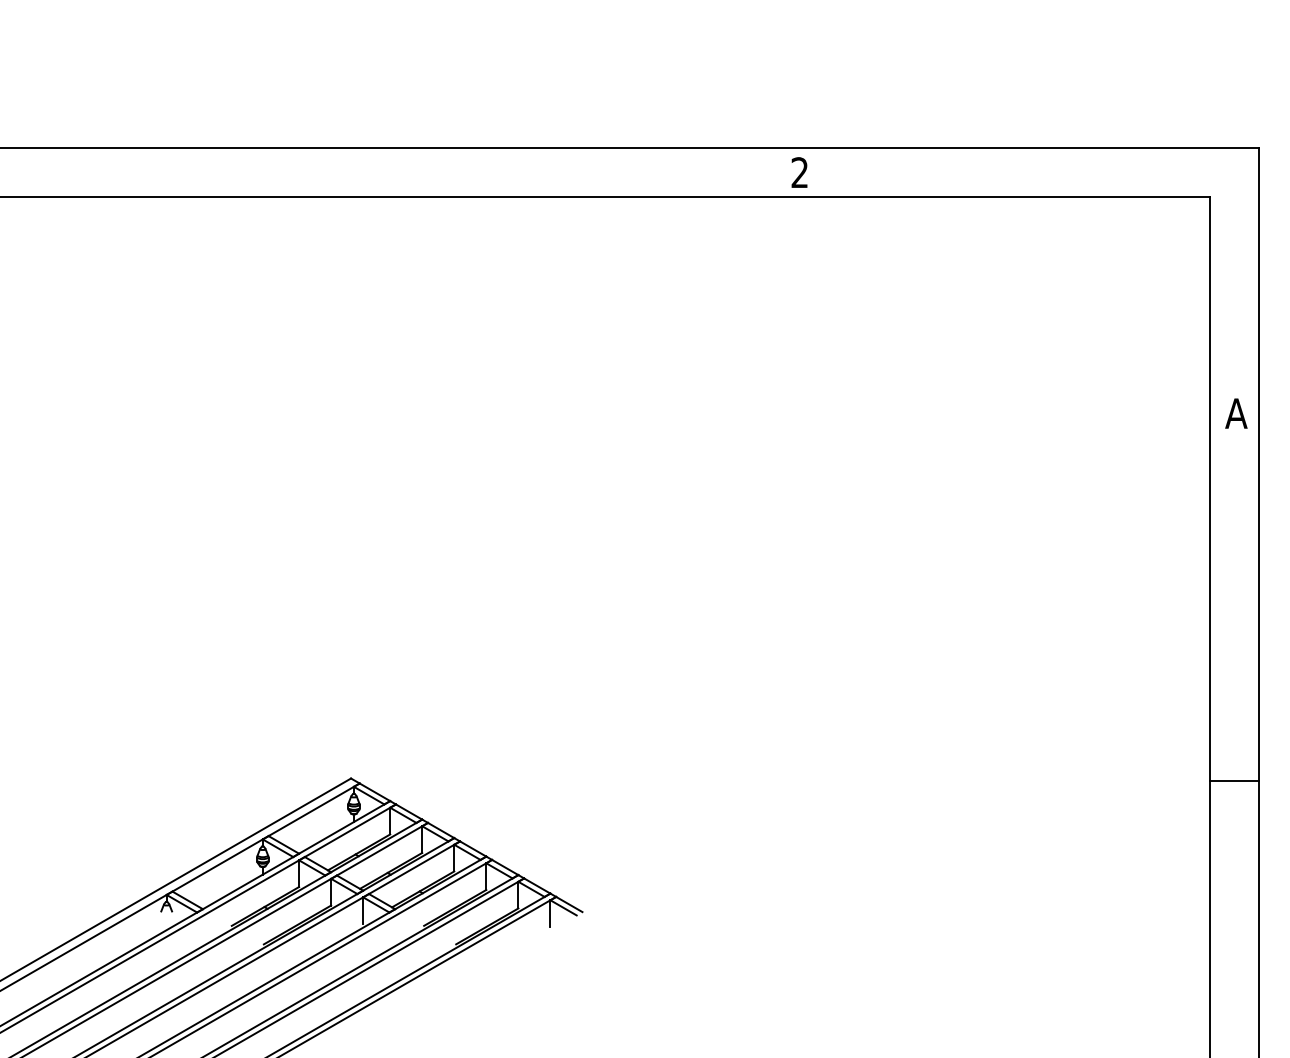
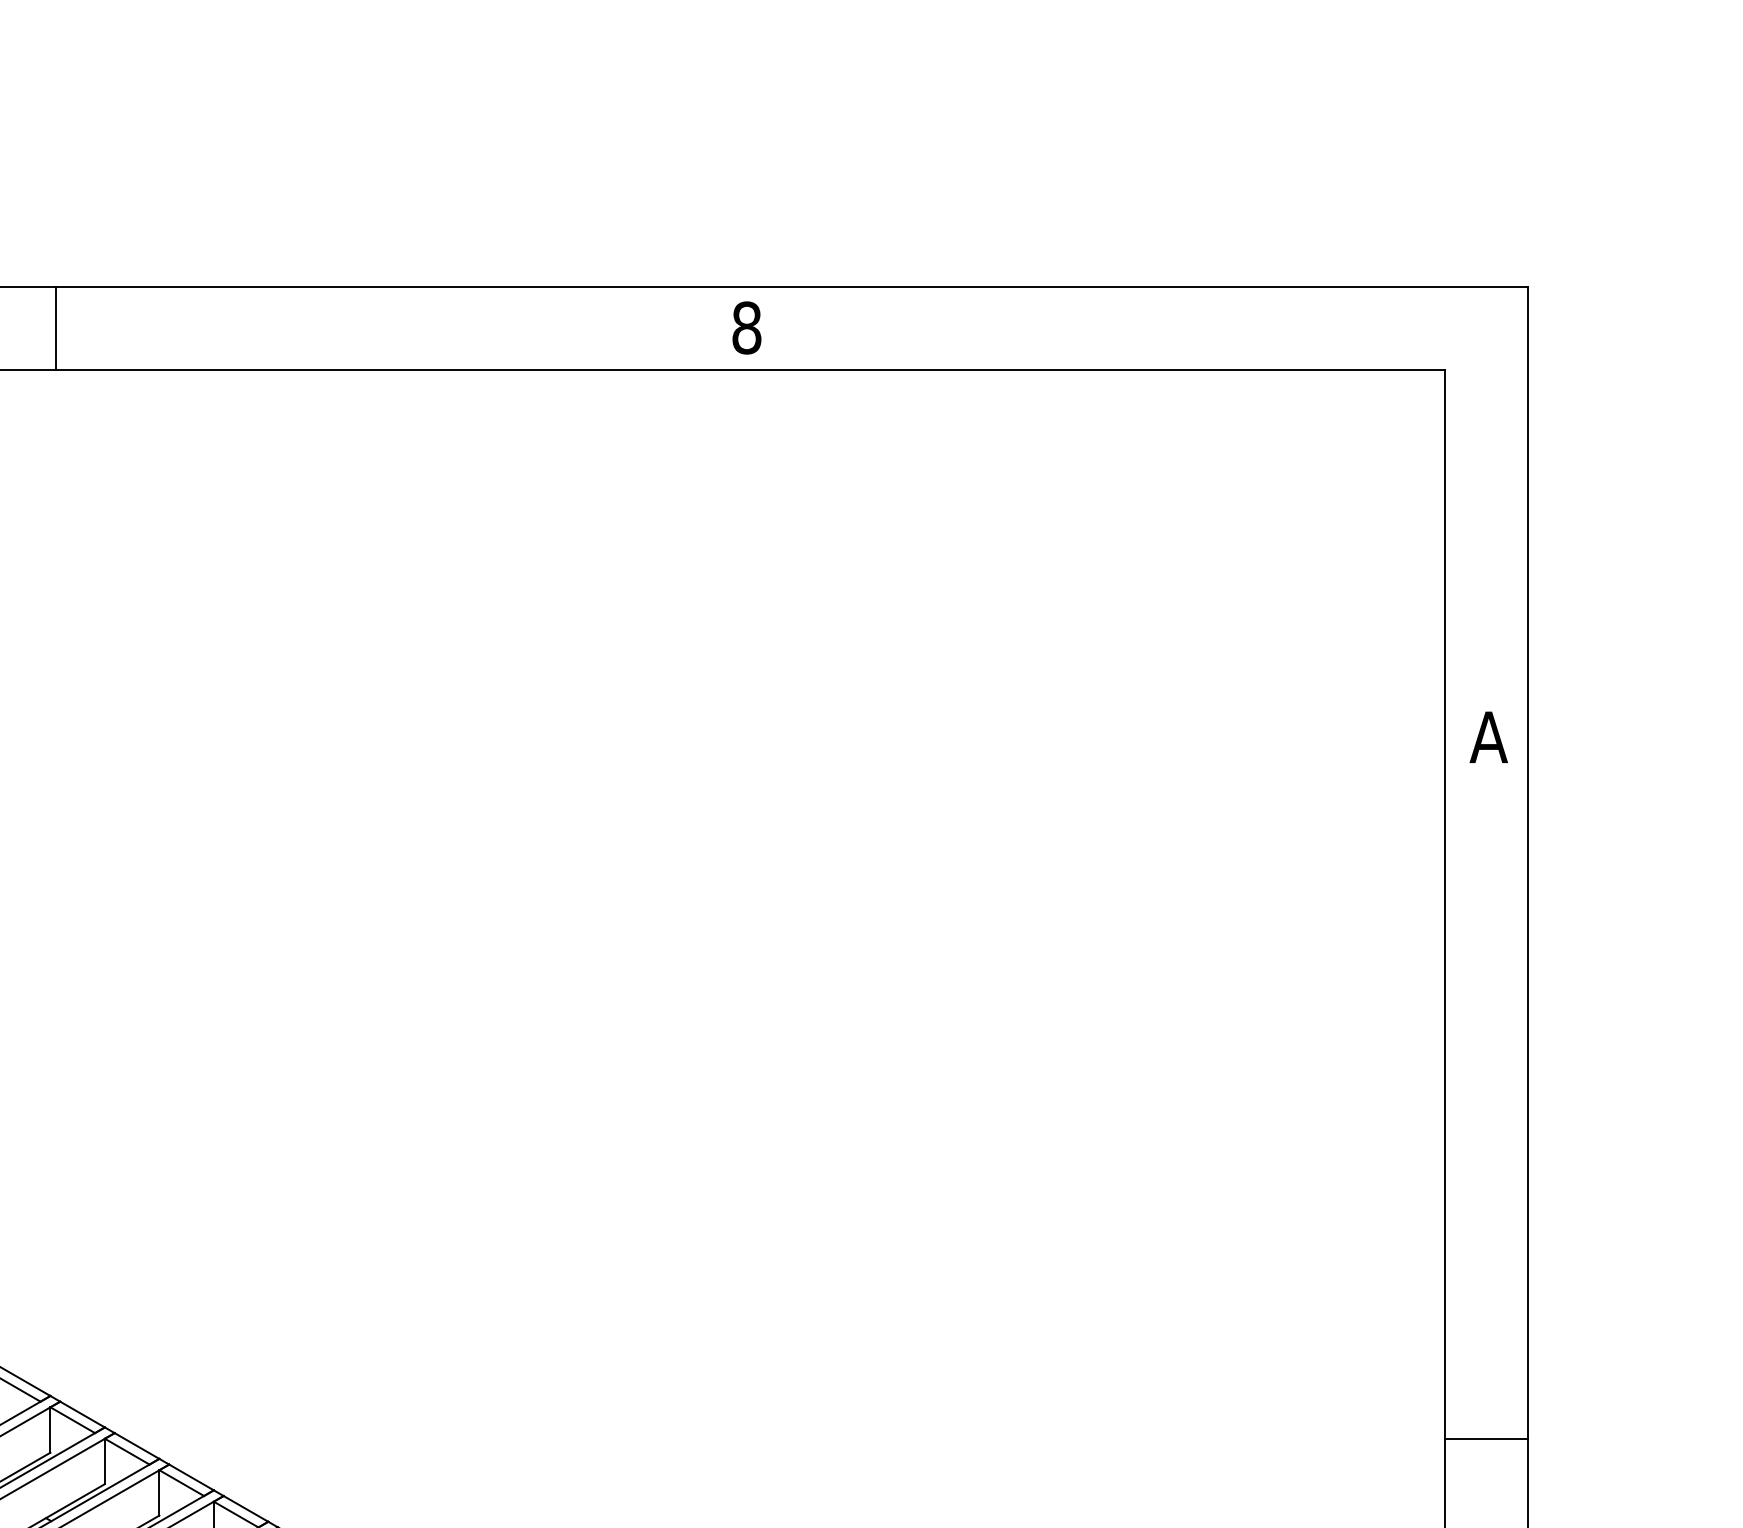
line: (393, 172) -> (56, 327), added
text: (799, 172) -> (746, 327), 2 -> 8
line: (1234, 781) -> (1485, 1439), moved

